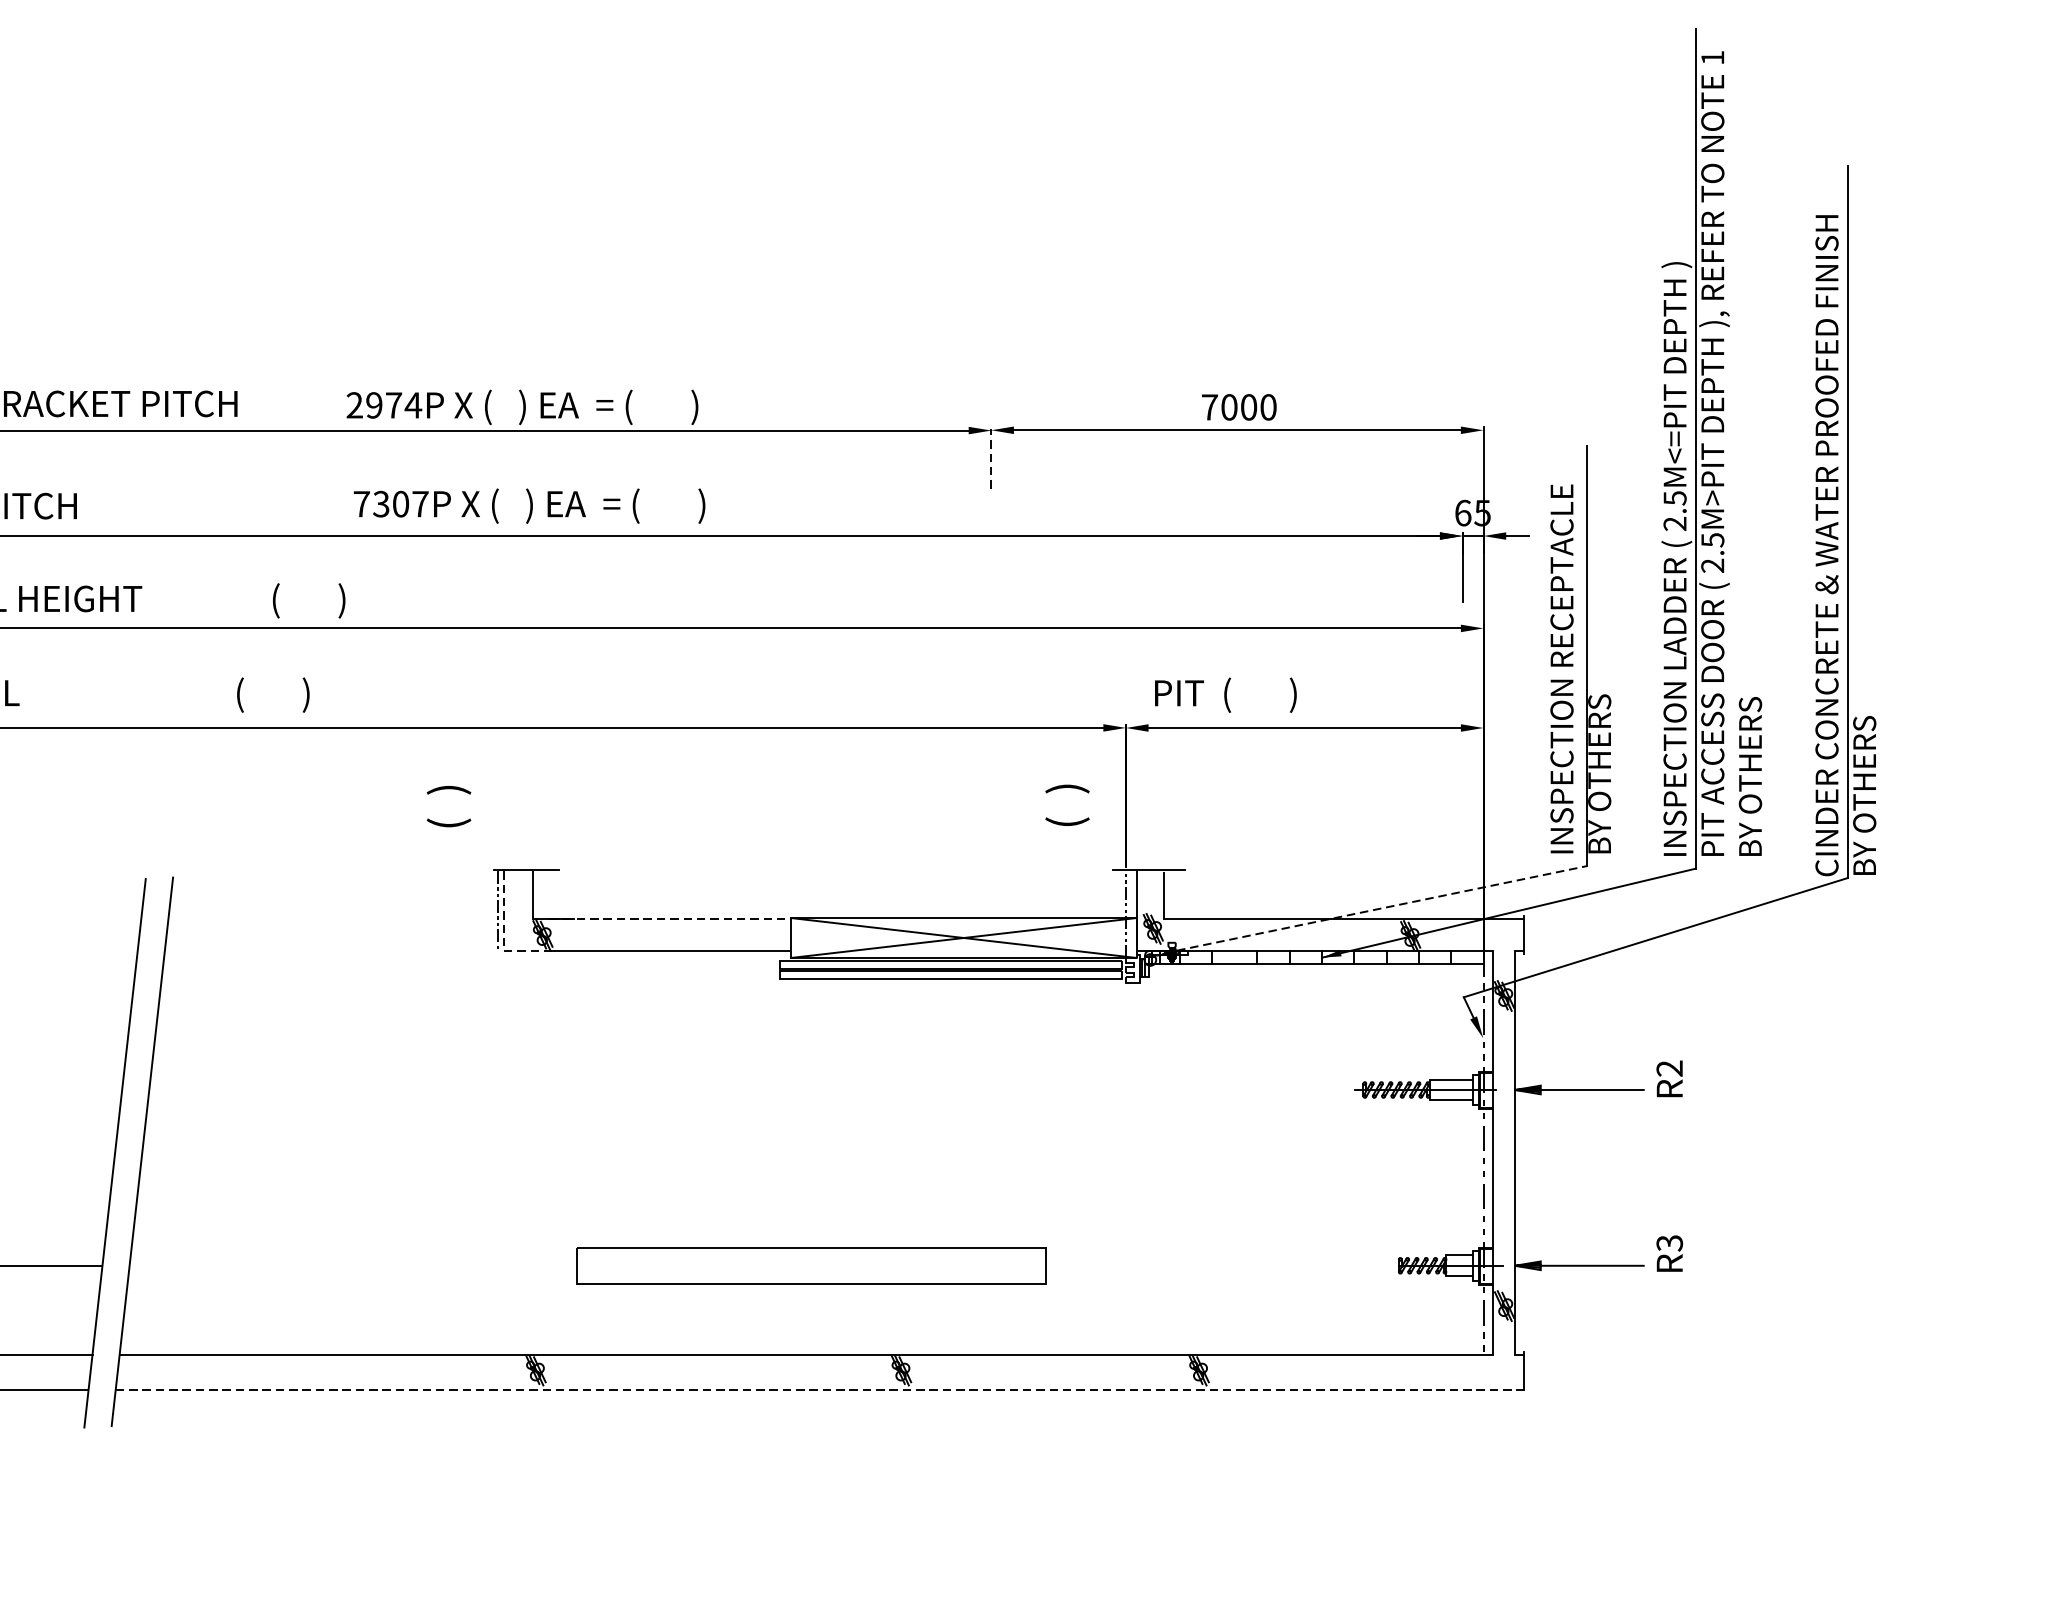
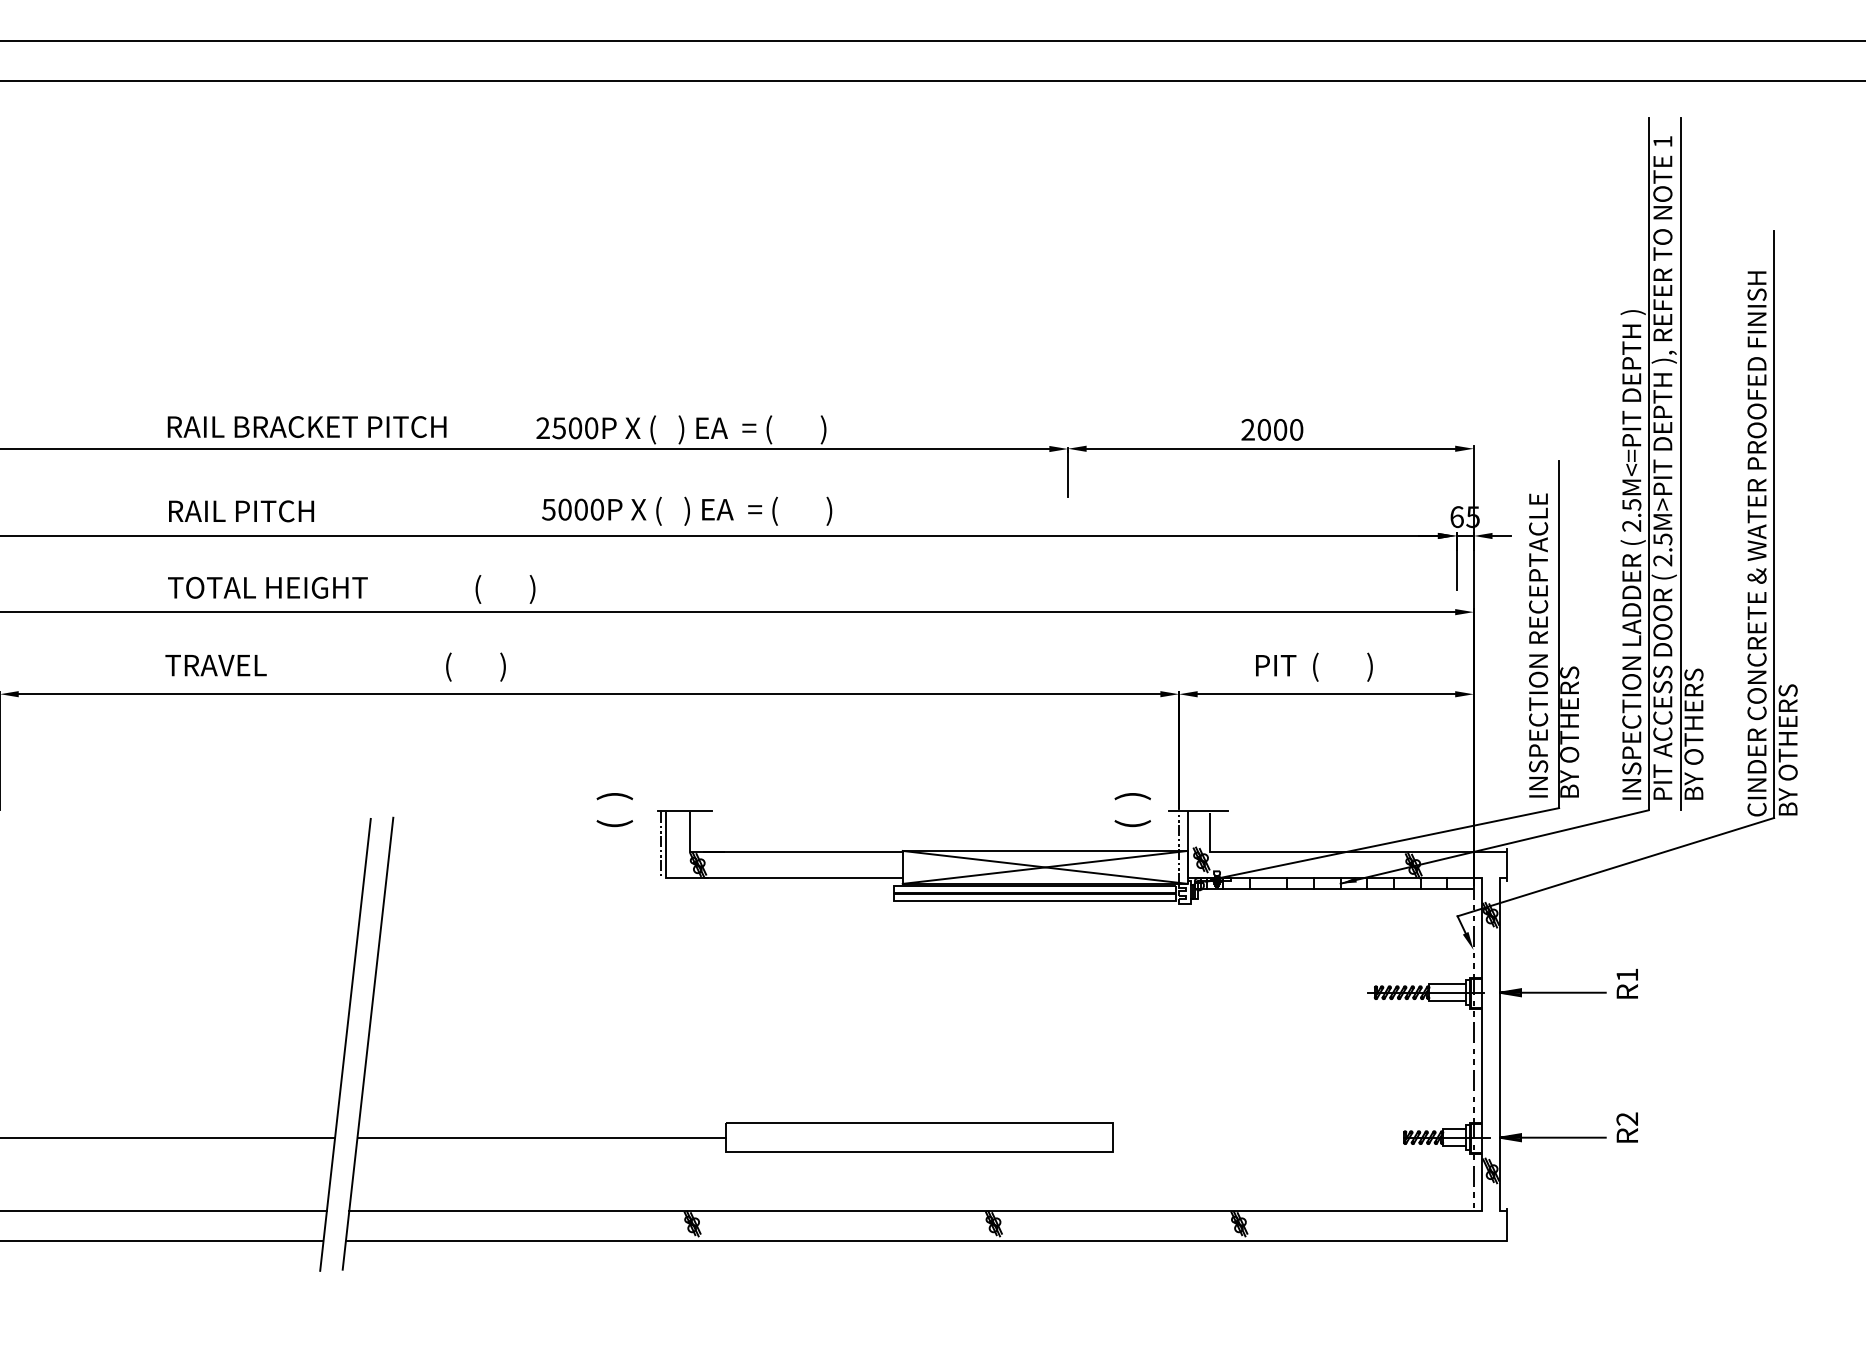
text: (394, 405) -> (575, 428), 2974P -> 2500P
text: (1209, 406) -> (1247, 429), 7000 -> 2000
line: (1735, 449) -> (1681, 464), added
line: (990, 459) -> (1067, 472), dashed -> solid
text: (391, 503) -> (573, 509), 7307P -> 5000P
text: (1226, 694) -> (1314, 666), moved
text: (1067, 805) -> (1132, 810), moved
text: (448, 807) -> (614, 810), moved
line: (1382, 907) -> (1390, 842), dashed -> solid
line: (670, 918) -> (803, 851), dashed -> solid
line: (503, 939) -> (665, 868), dashed -> solid
text: (1668, 1067) -> (1626, 974), R2 -> R1
text: (1669, 1242) -> (1627, 1118), R3 -> R2
line: (352, 1265) -> (541, 1137), added
line: (819, 1390) -> (926, 1240), dashed -> solid

